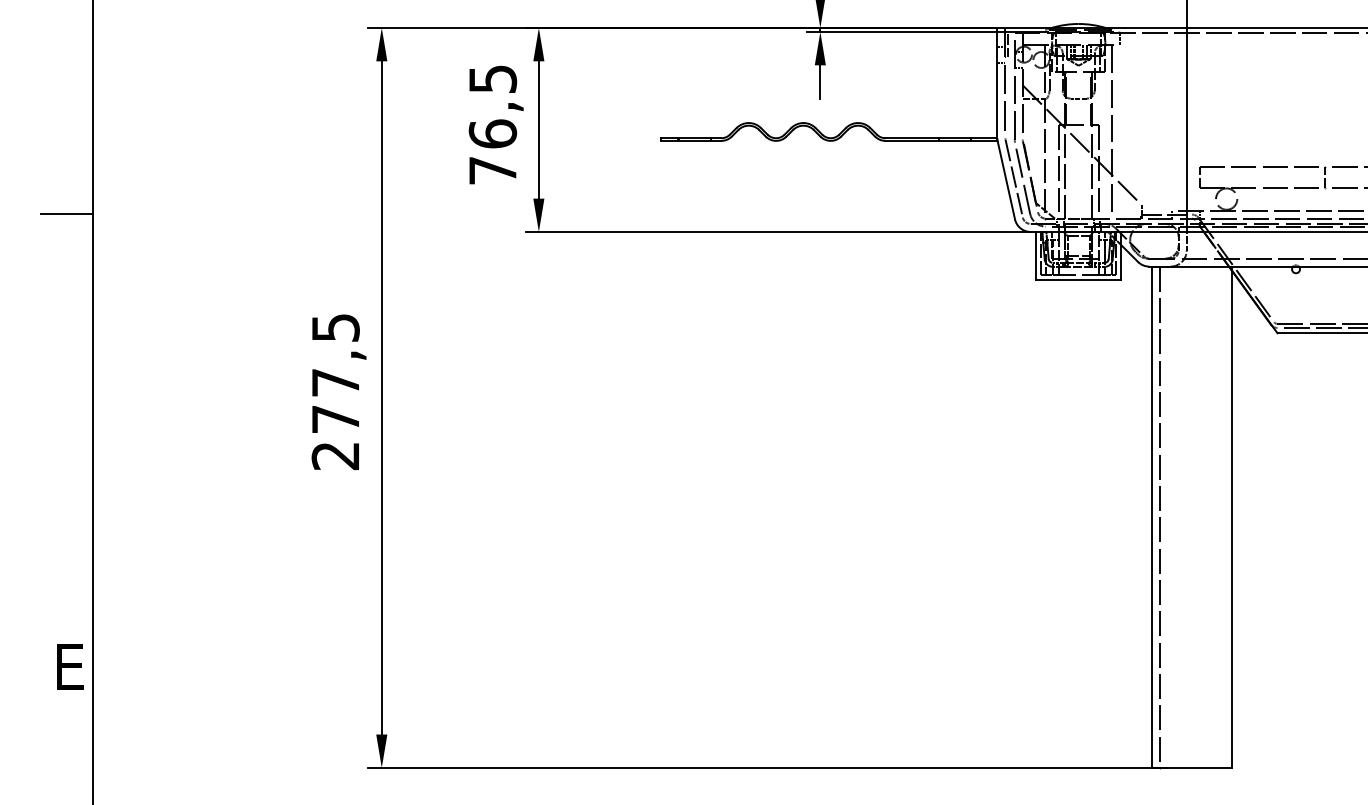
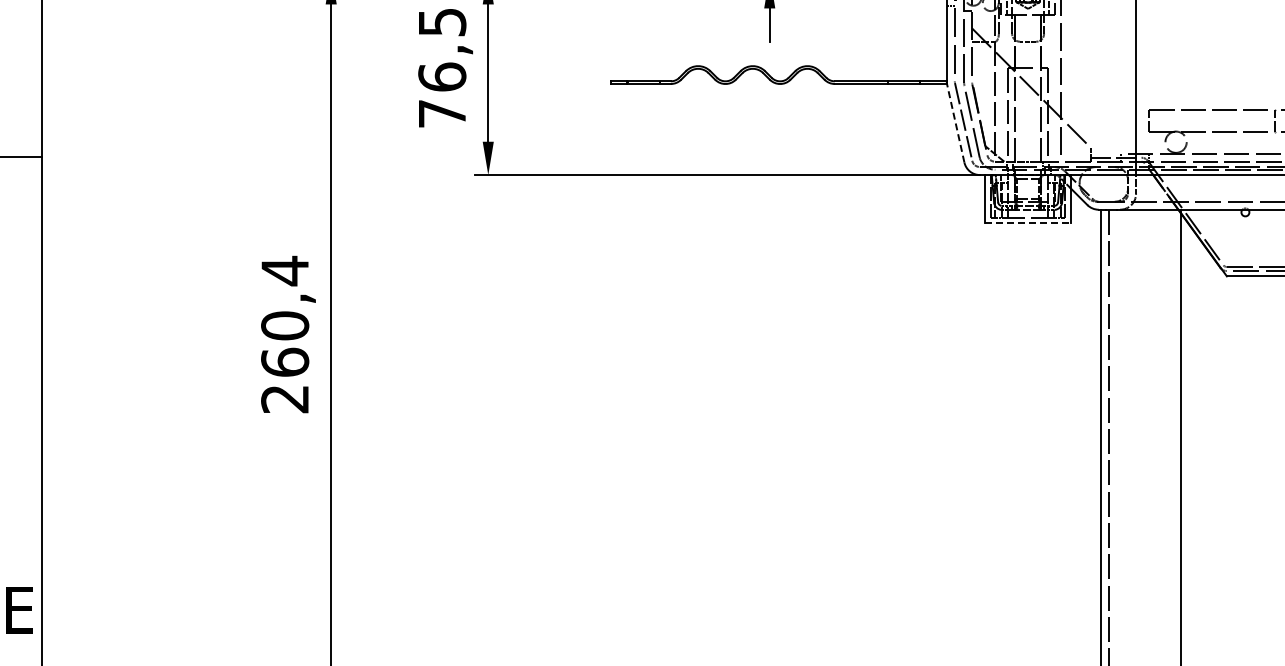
line: (1006, 180) -> (955, 123), solid -> dashed
line: (1078, 279) -> (1027, 222), solid -> dashed
text: (335, 372) -> (284, 315), 277,5 -> 260,4

